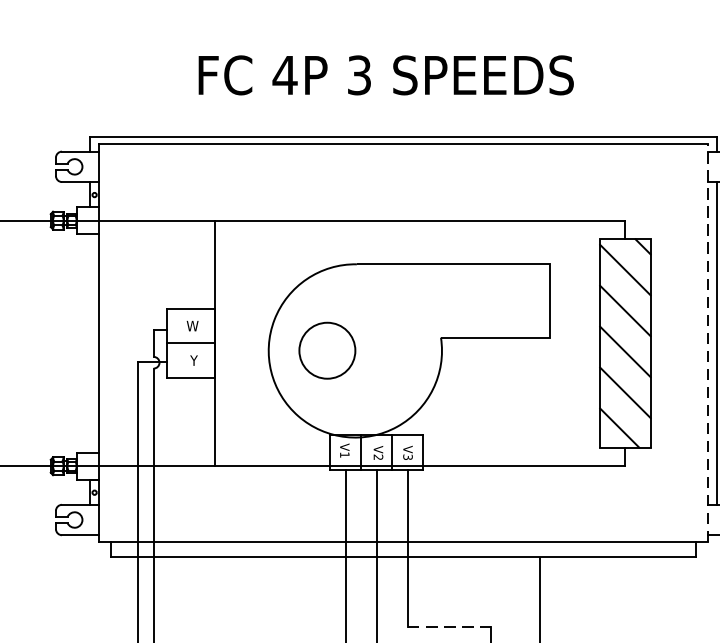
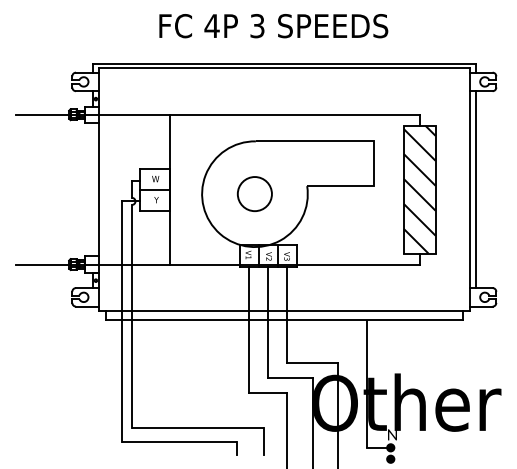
line: (708, 343) -> (470, 189), dashed -> solid
circle: (326, 349) -> (254, 193), moved
line: (449, 626) -> (312, 362), dashed -> solid

